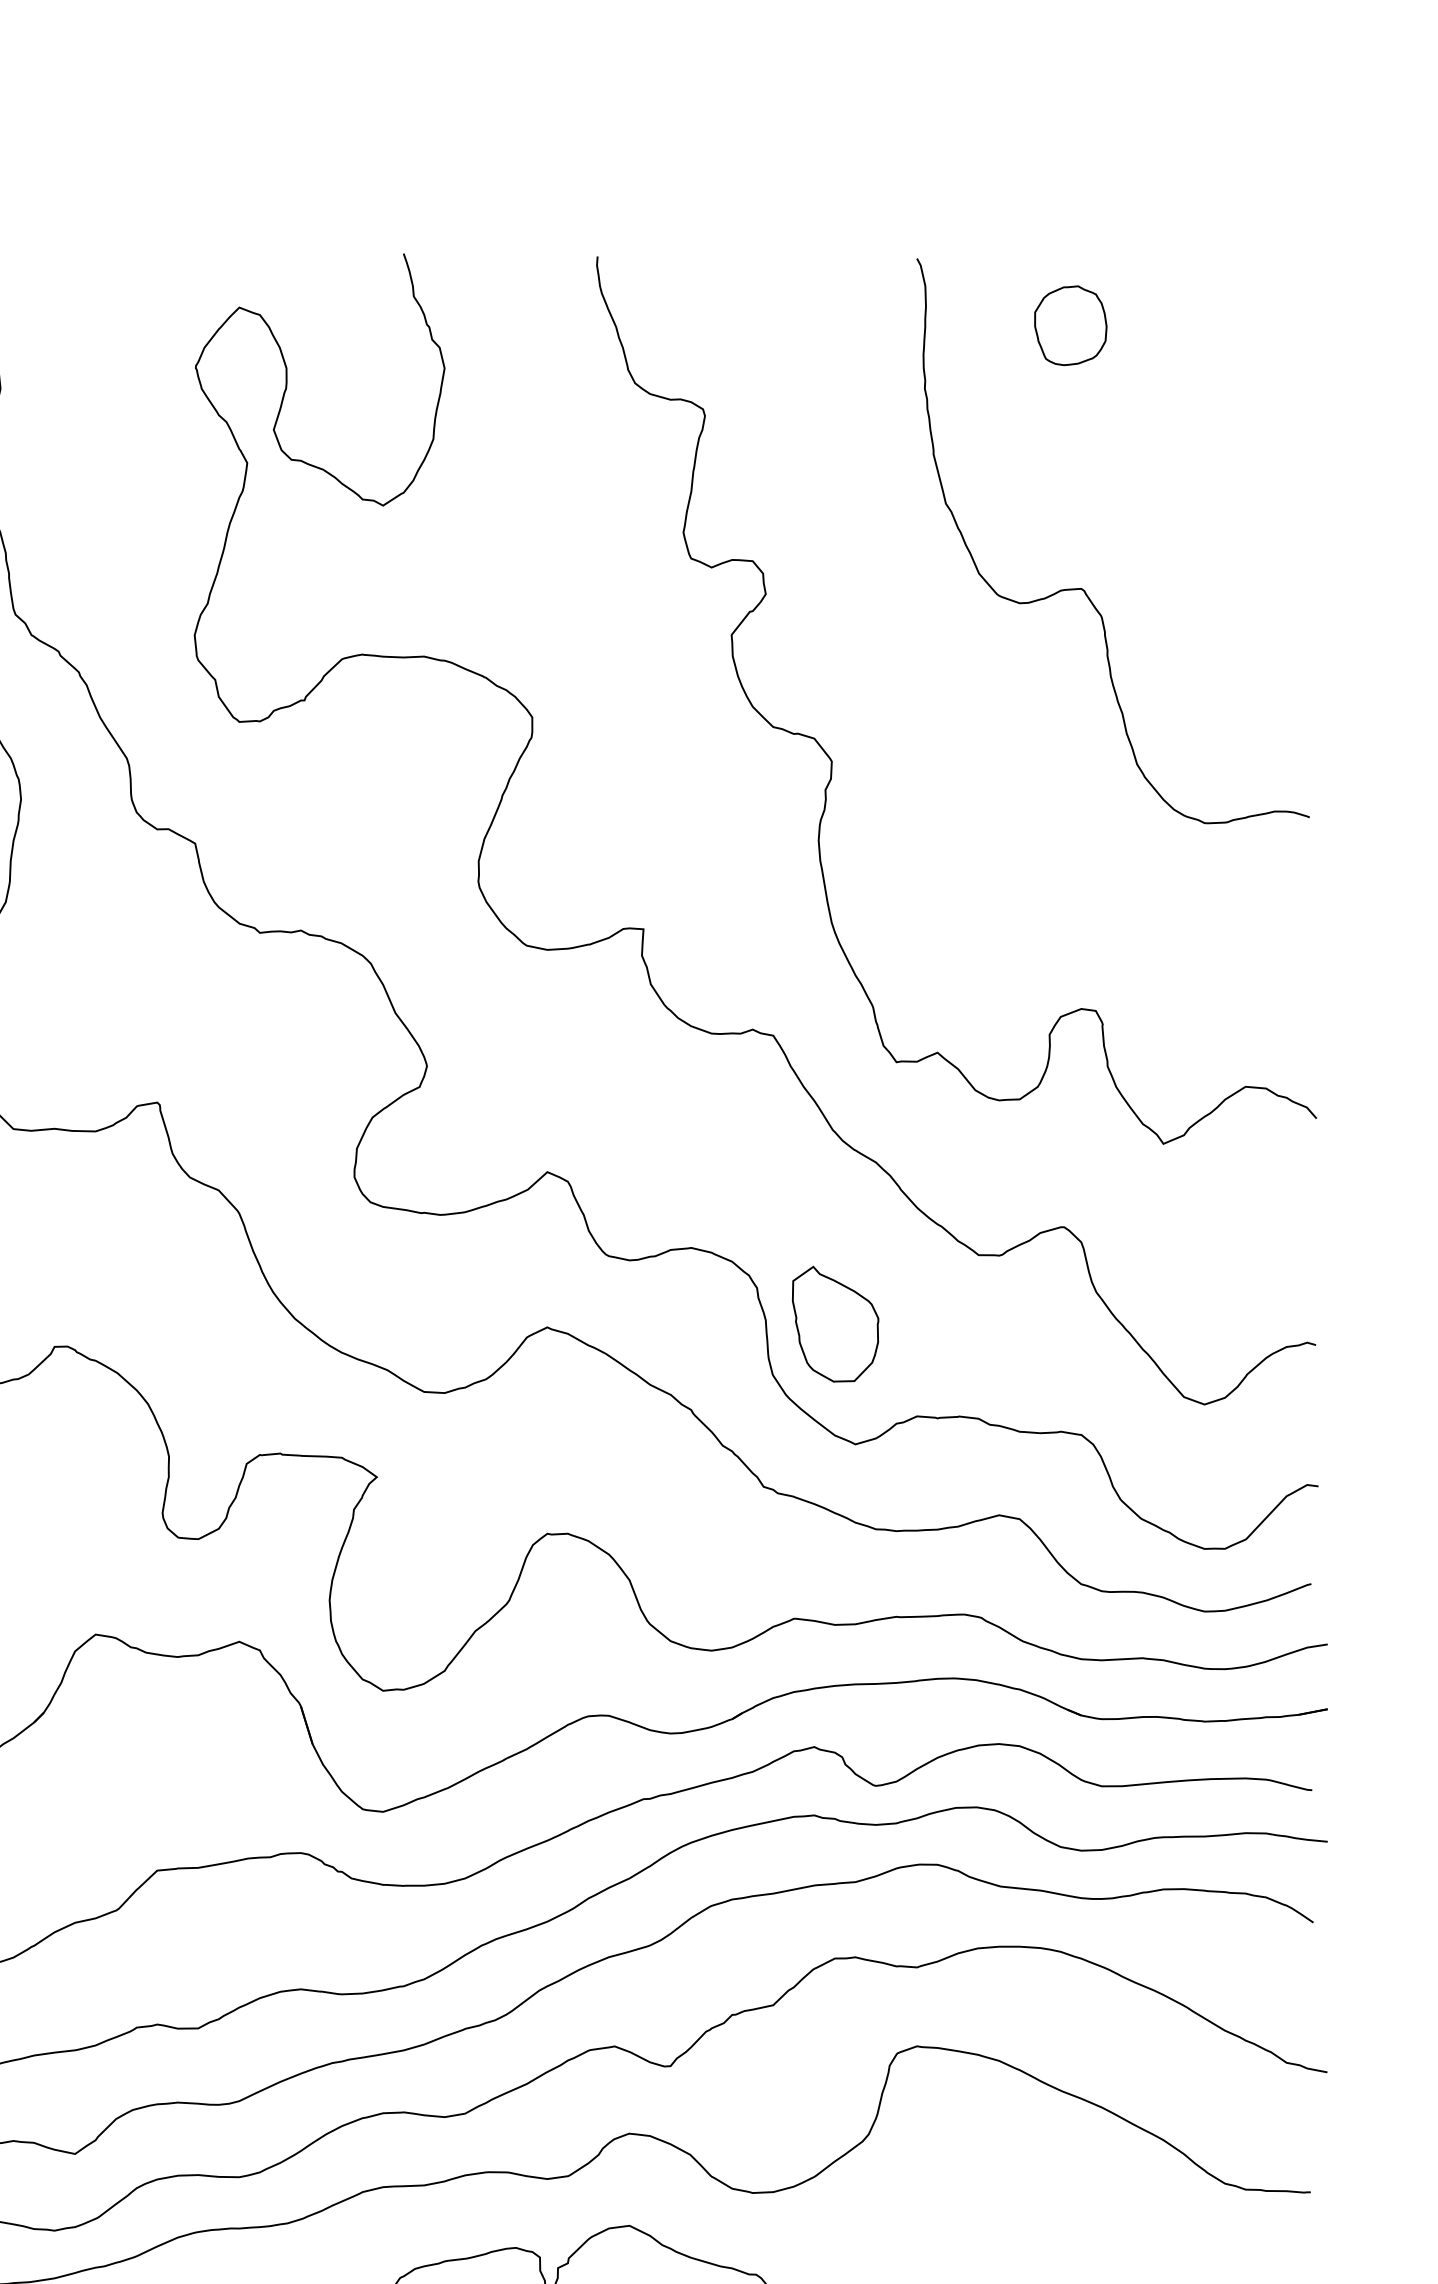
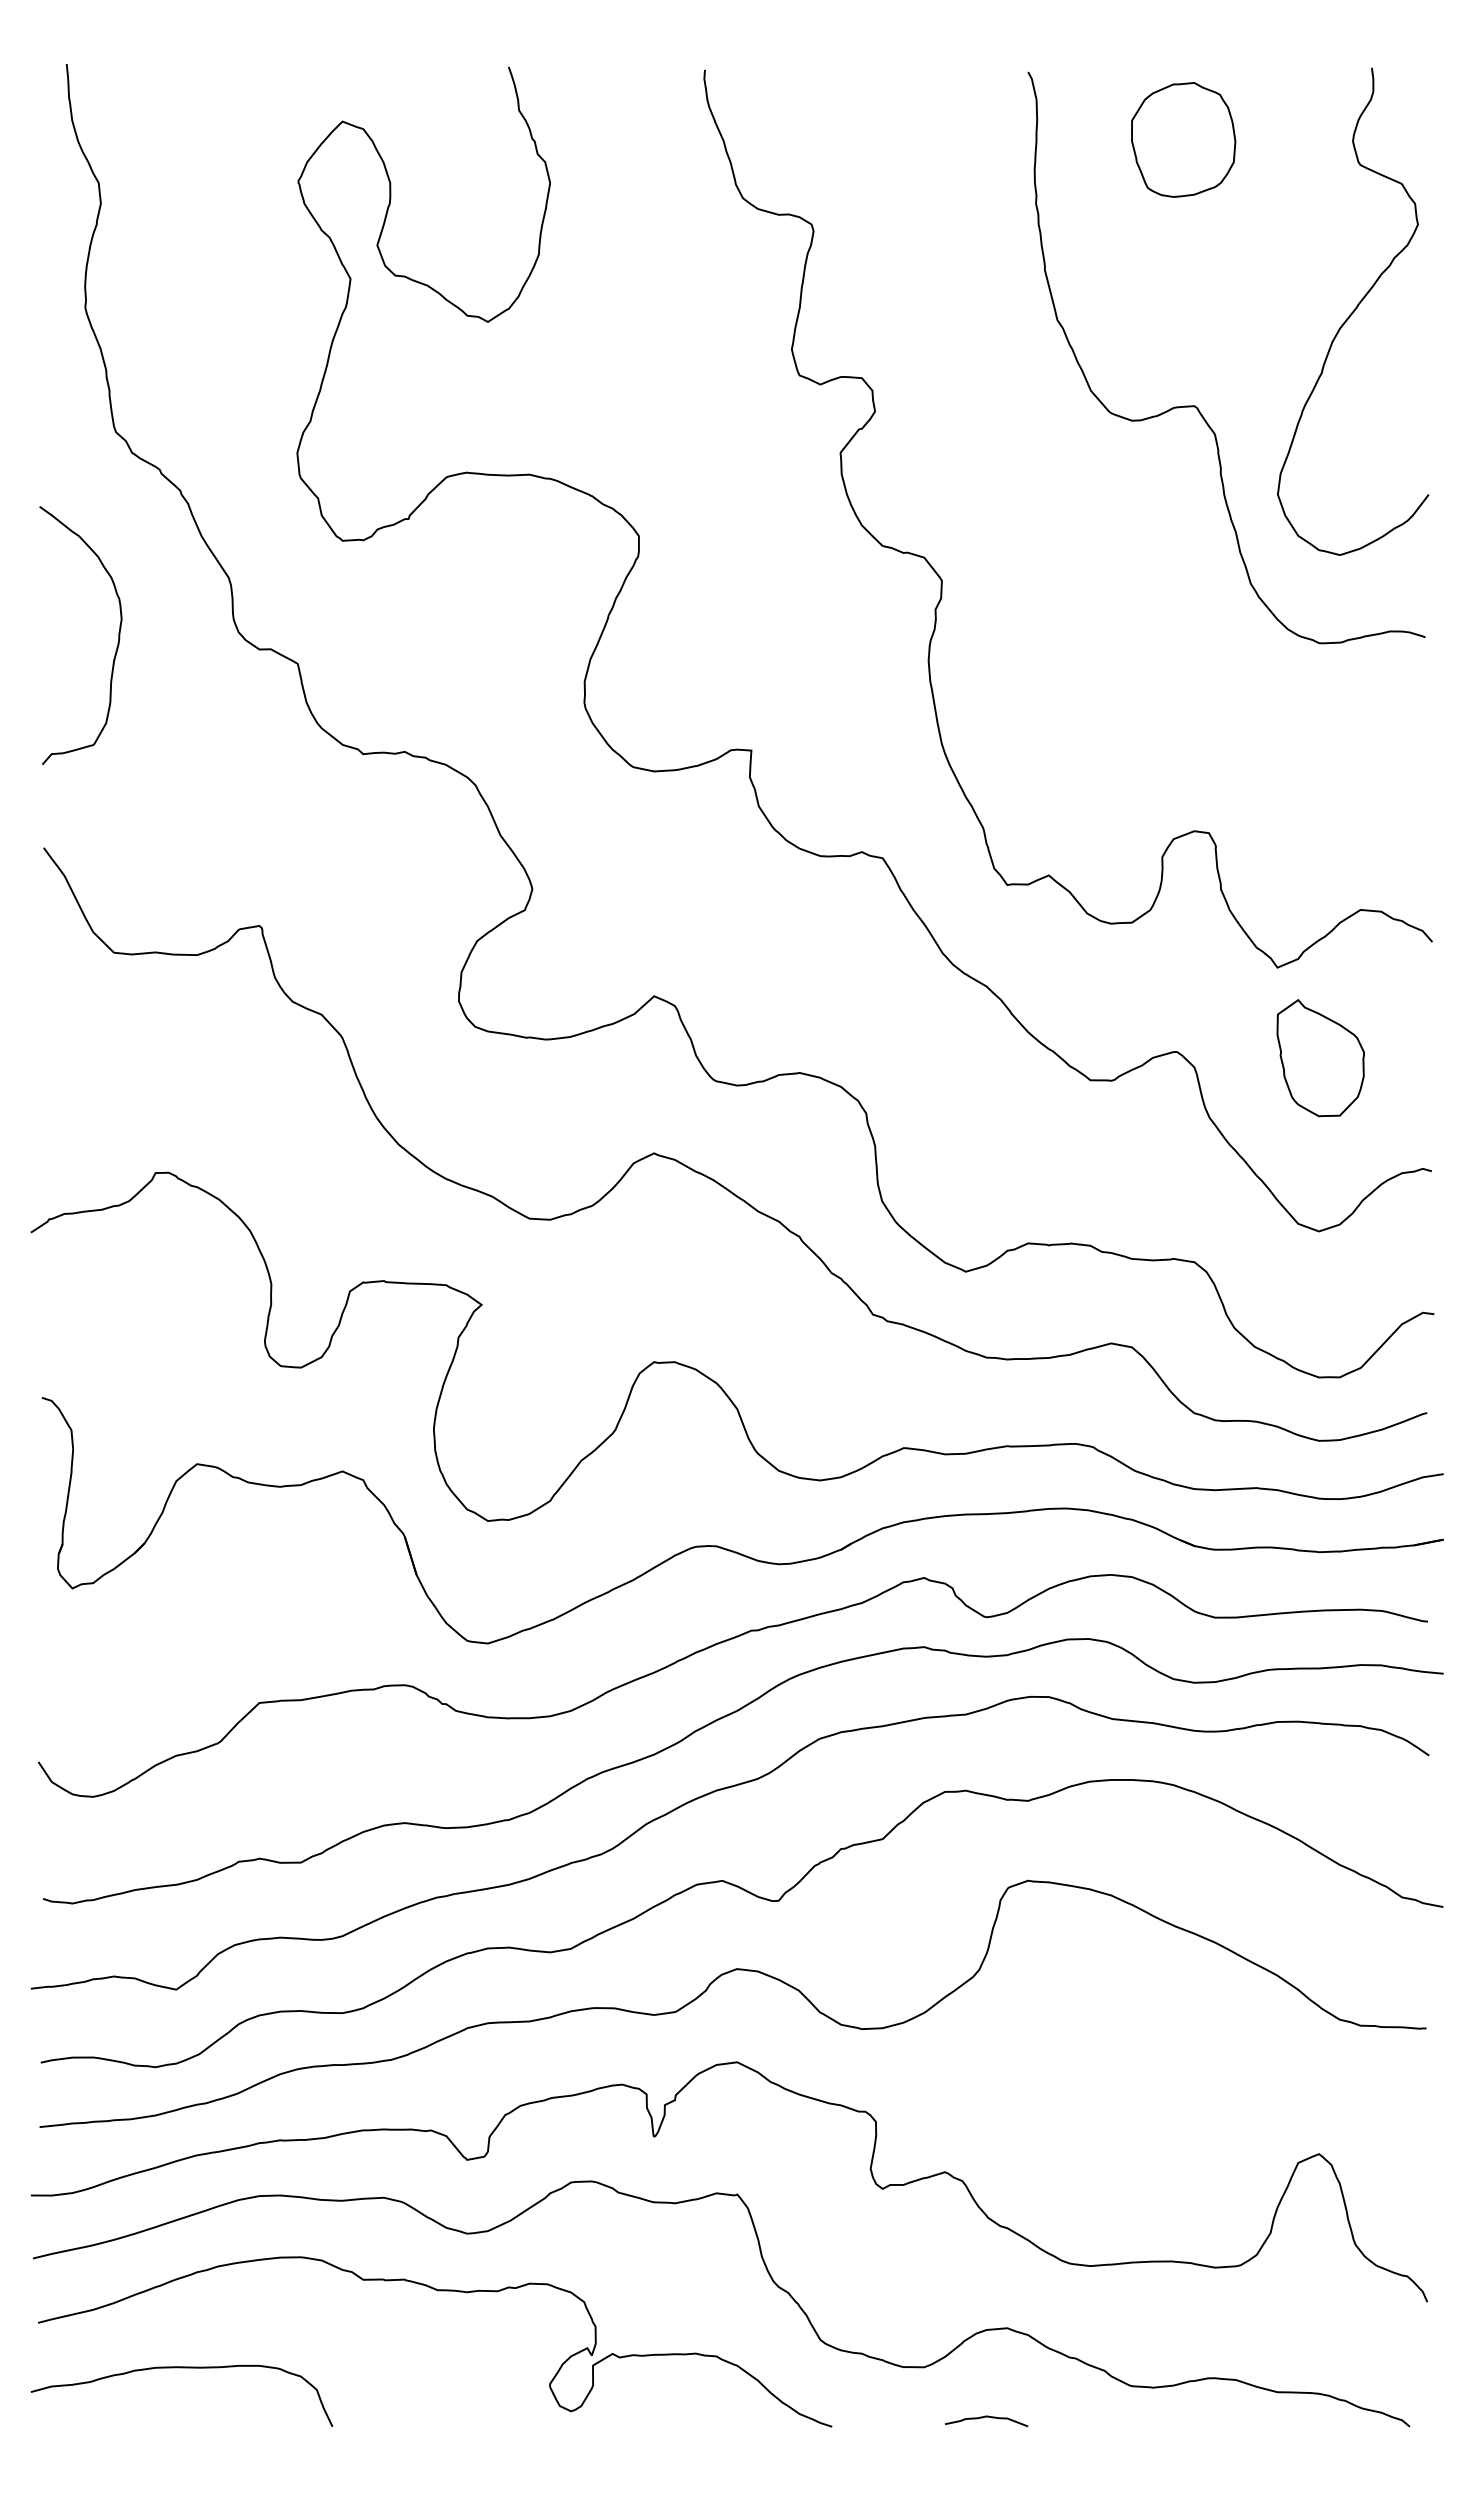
part: (1070, 325) -> (1183, 139), size x1.43
curve: (1238, 495) -> (1353, 311), added
part: (835, 1324) -> (1320, 1058), moved

